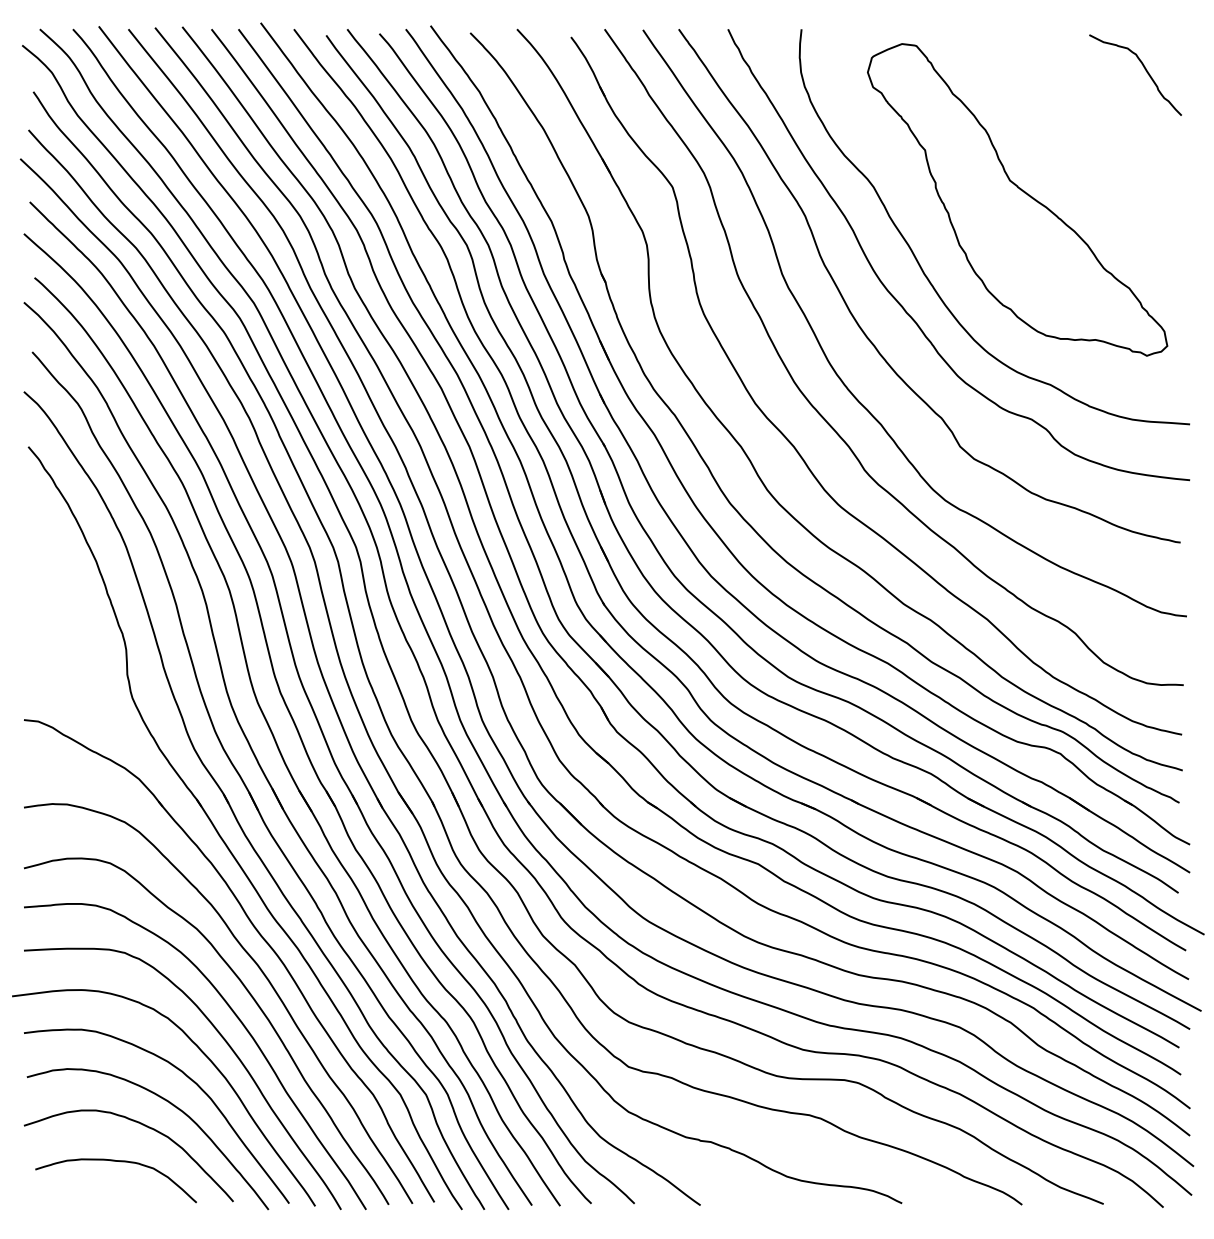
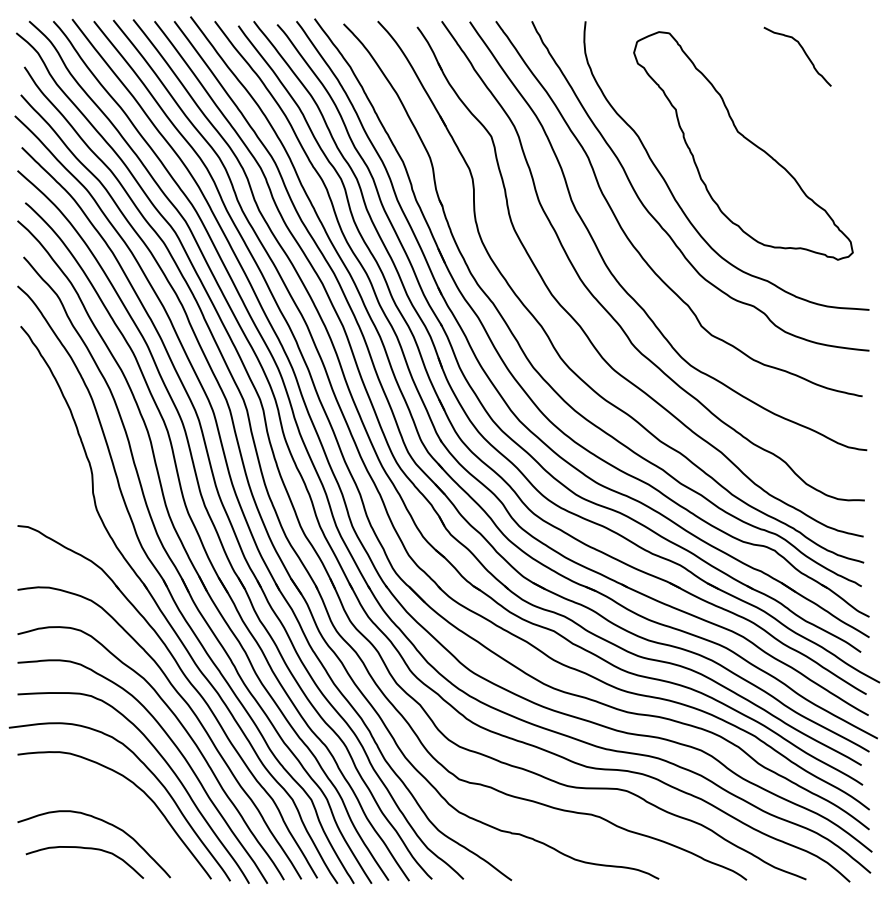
curve: (1144, 70) -> (804, 53), moved
curve: (168, 1104) -> (123, 806), removed

